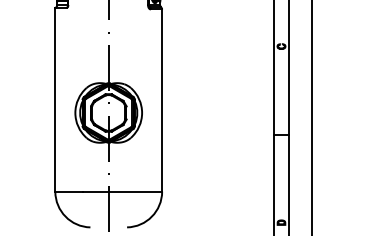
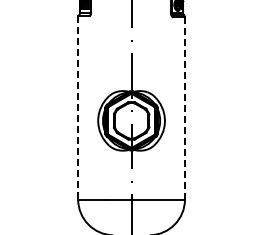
line: (55, 99) -> (78, 107), solid -> dashed
line: (162, 101) -> (185, 109), solid -> dashed

